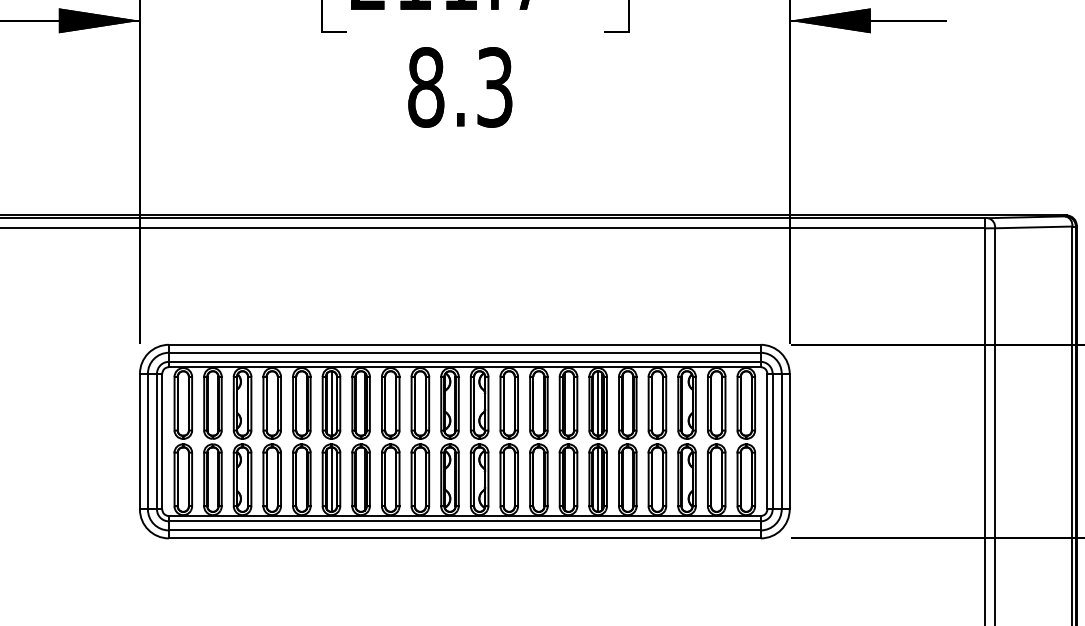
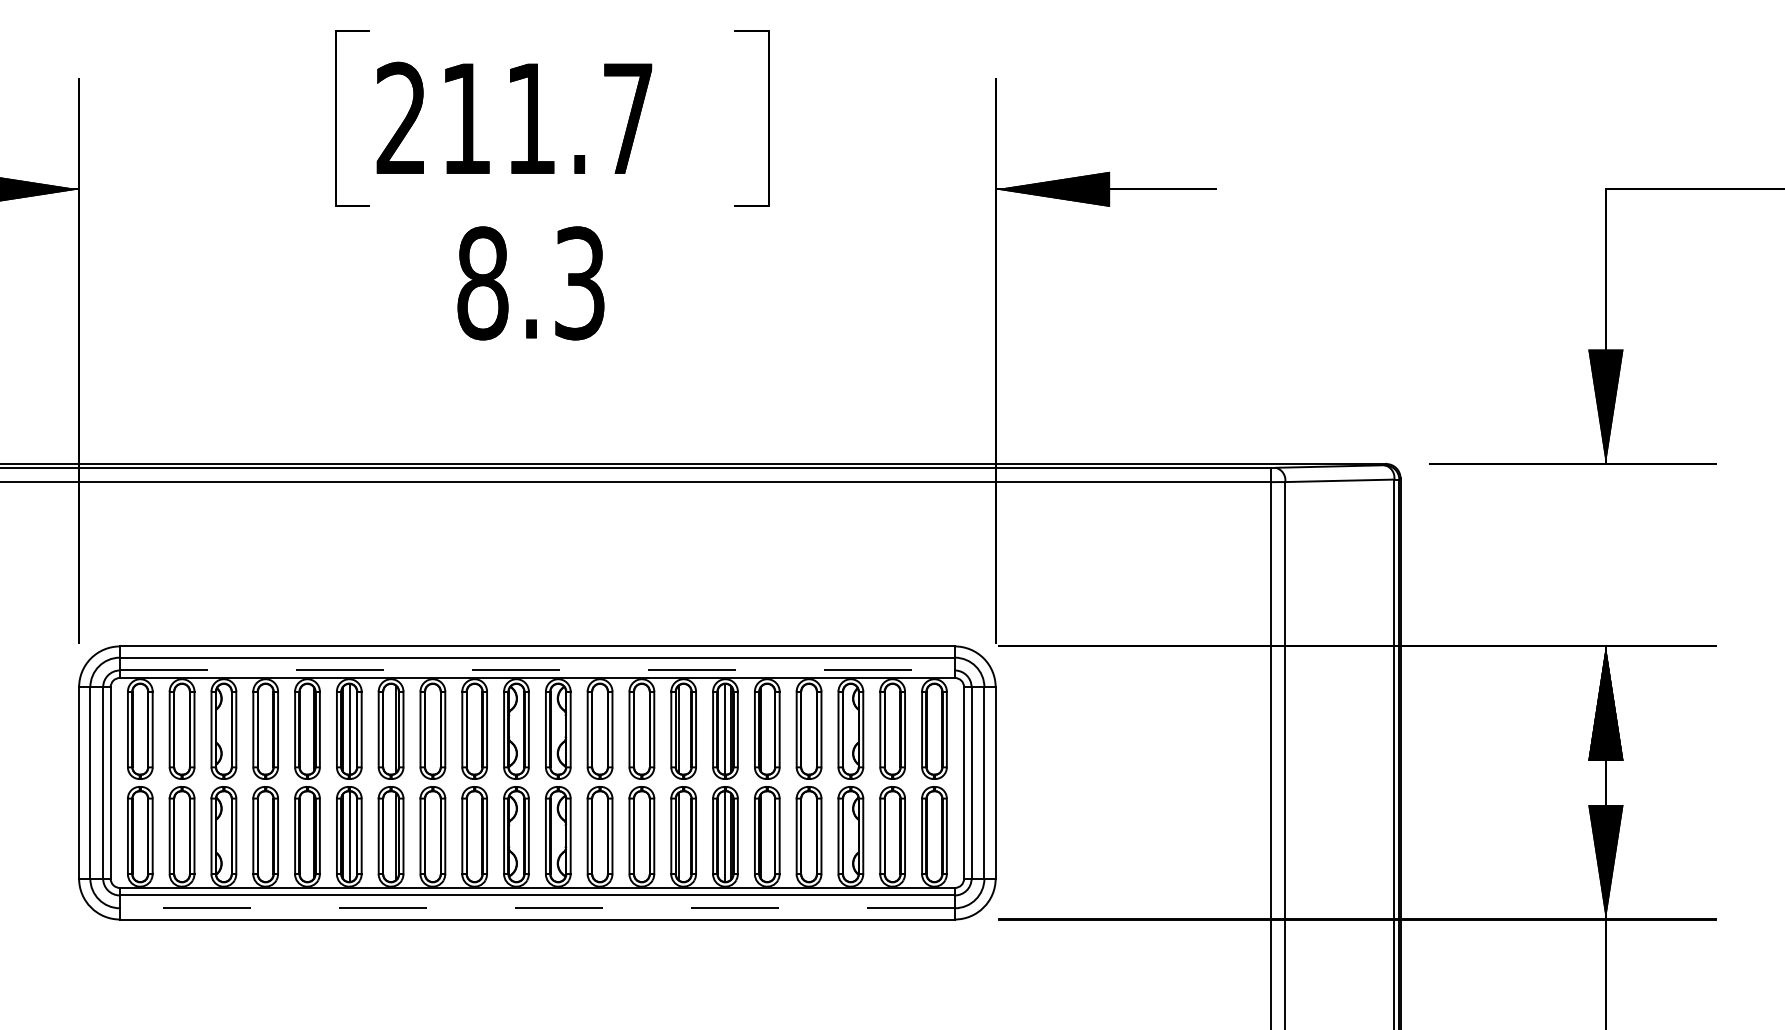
line: (464, 361) -> (537, 670), solid -> dashed
line: (464, 530) -> (536, 908), solid -> dashed

